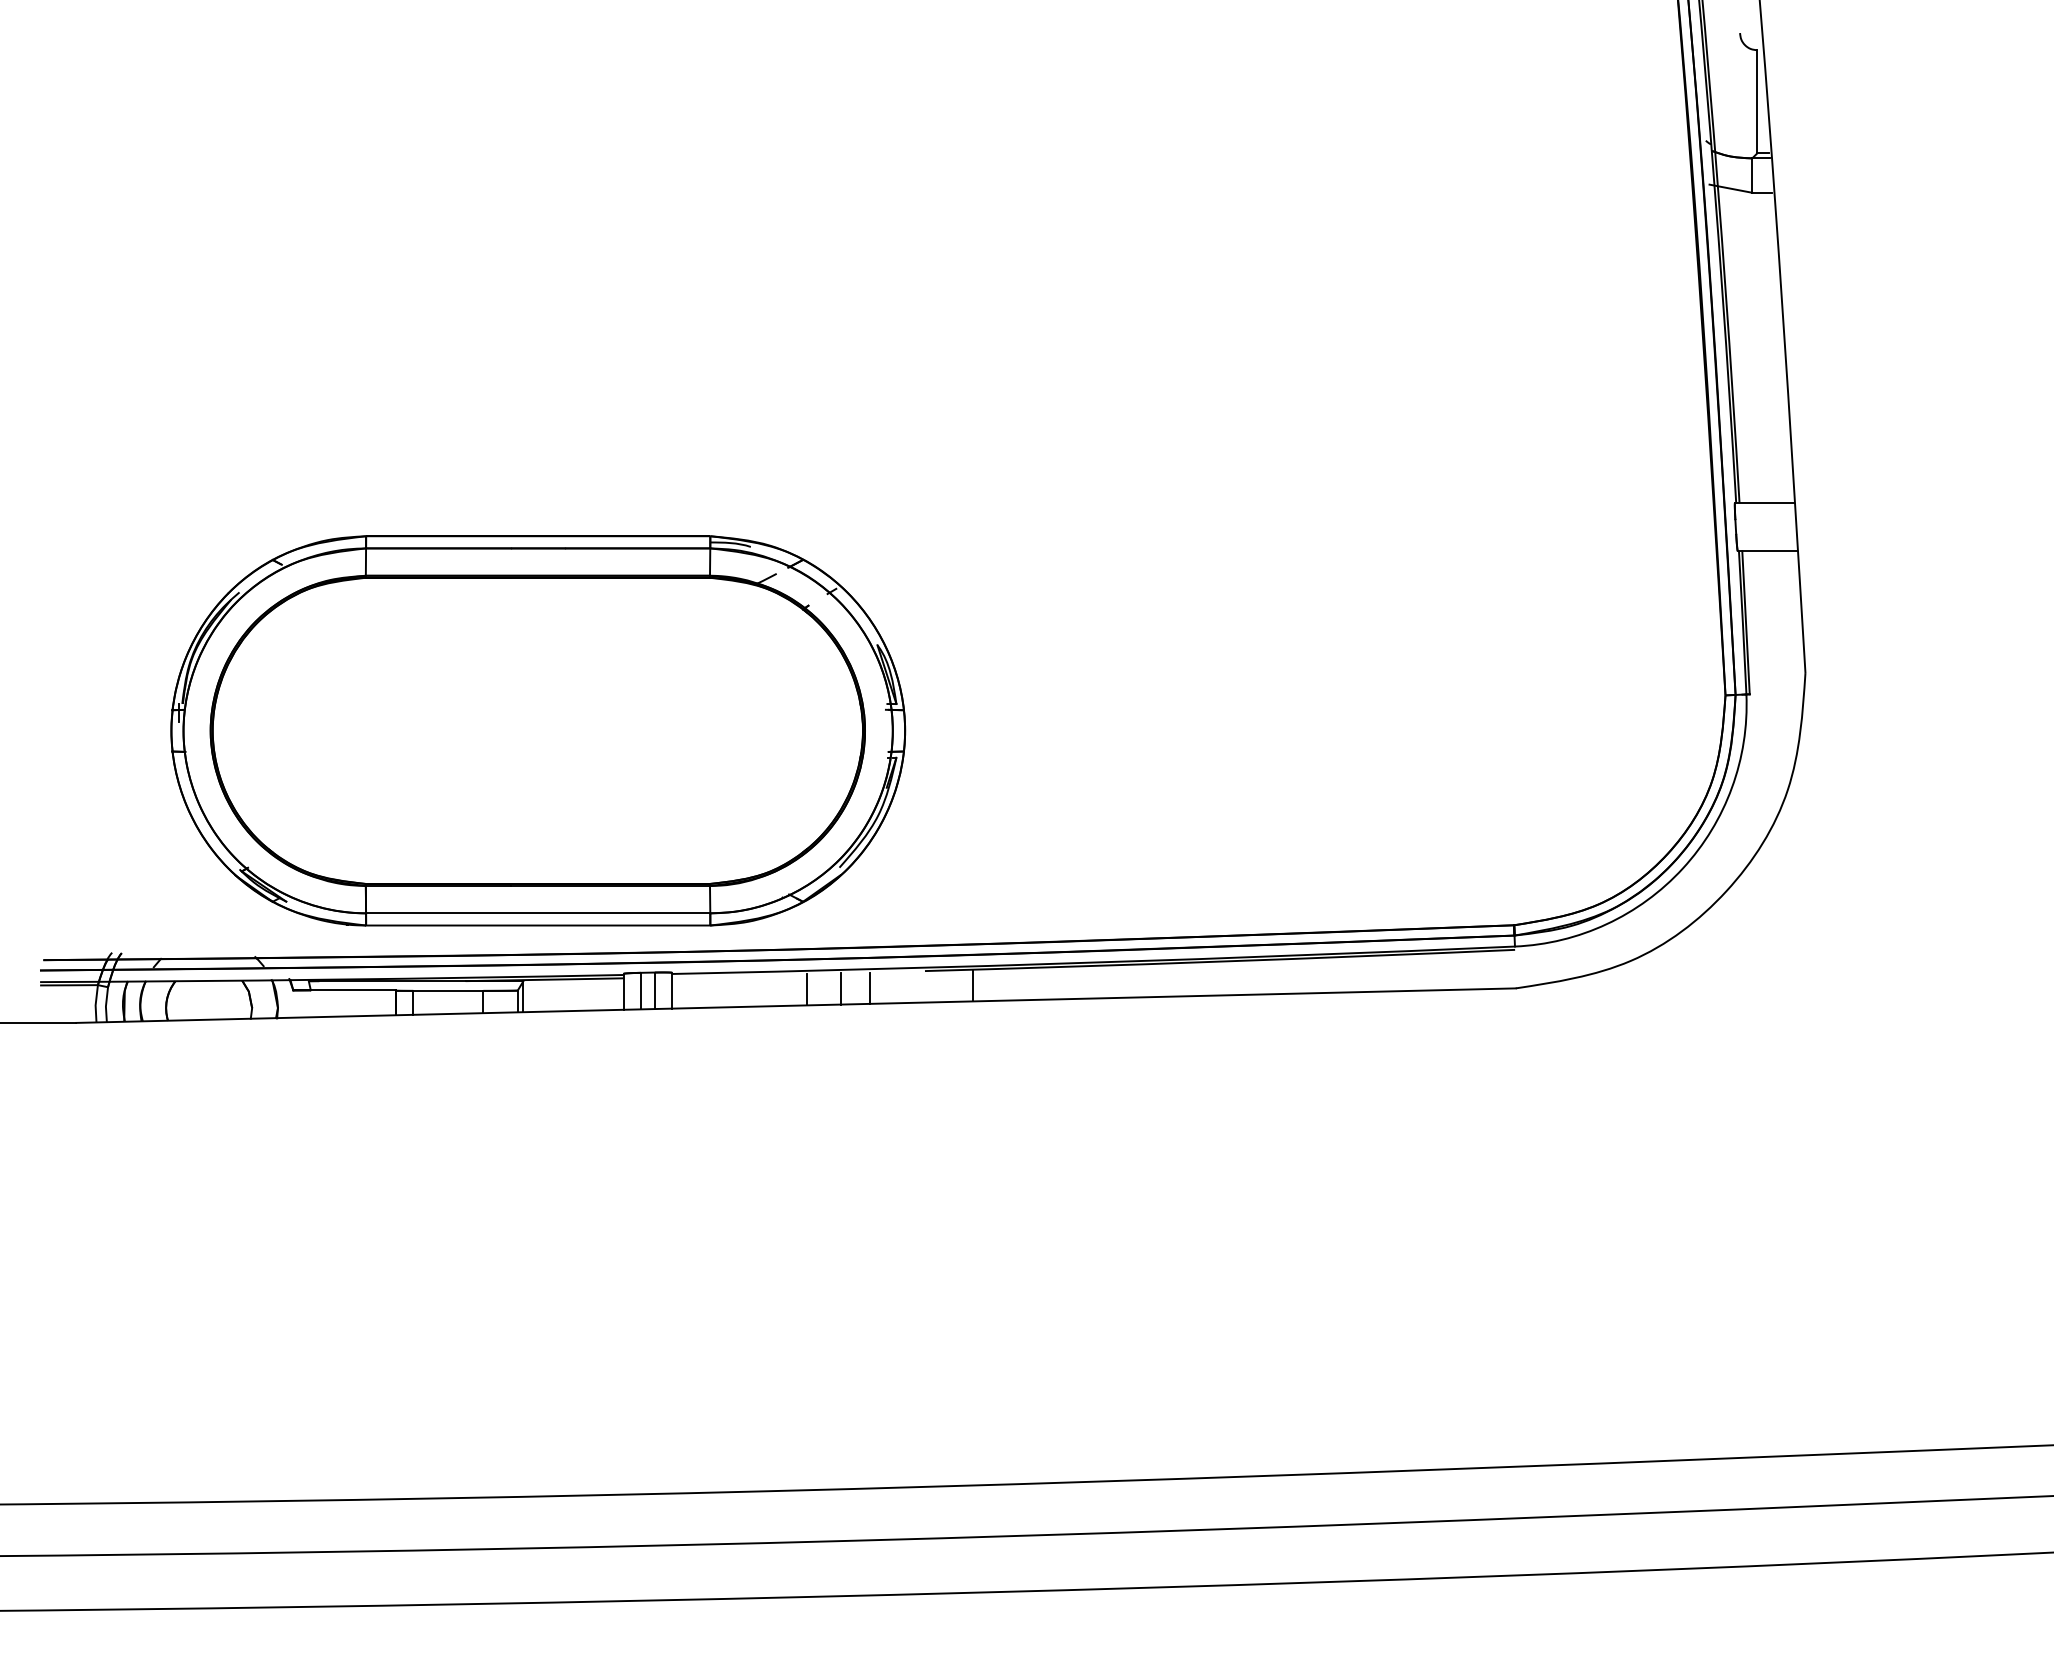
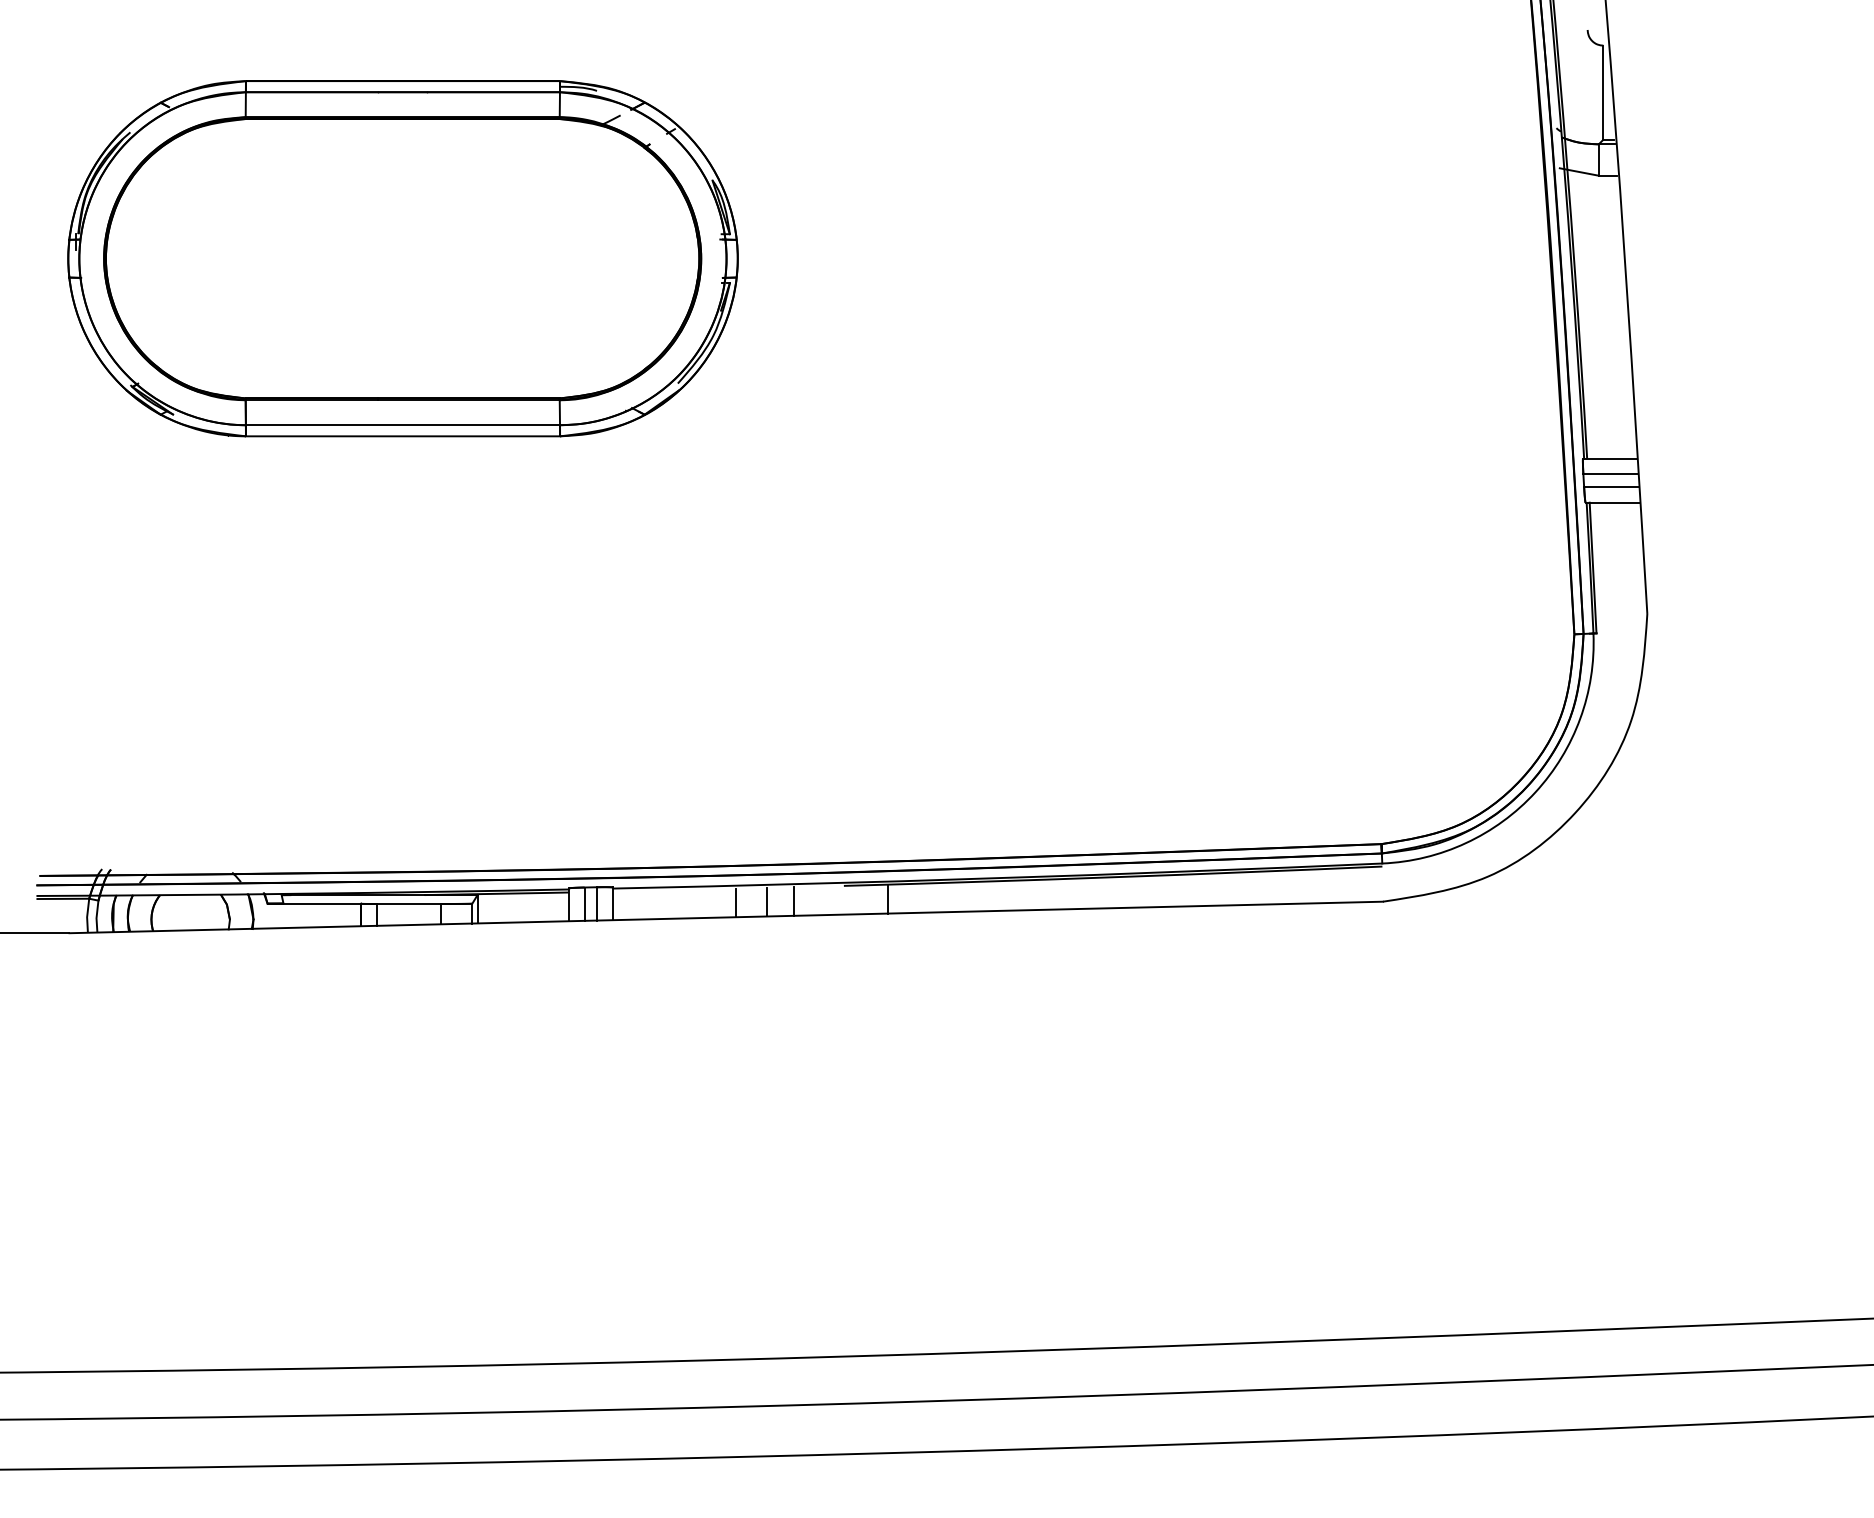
line: (1765, 520) -> (1610, 474), added
line: (1766, 533) -> (1611, 486), added
part: (537, 730) -> (402, 258), moved

